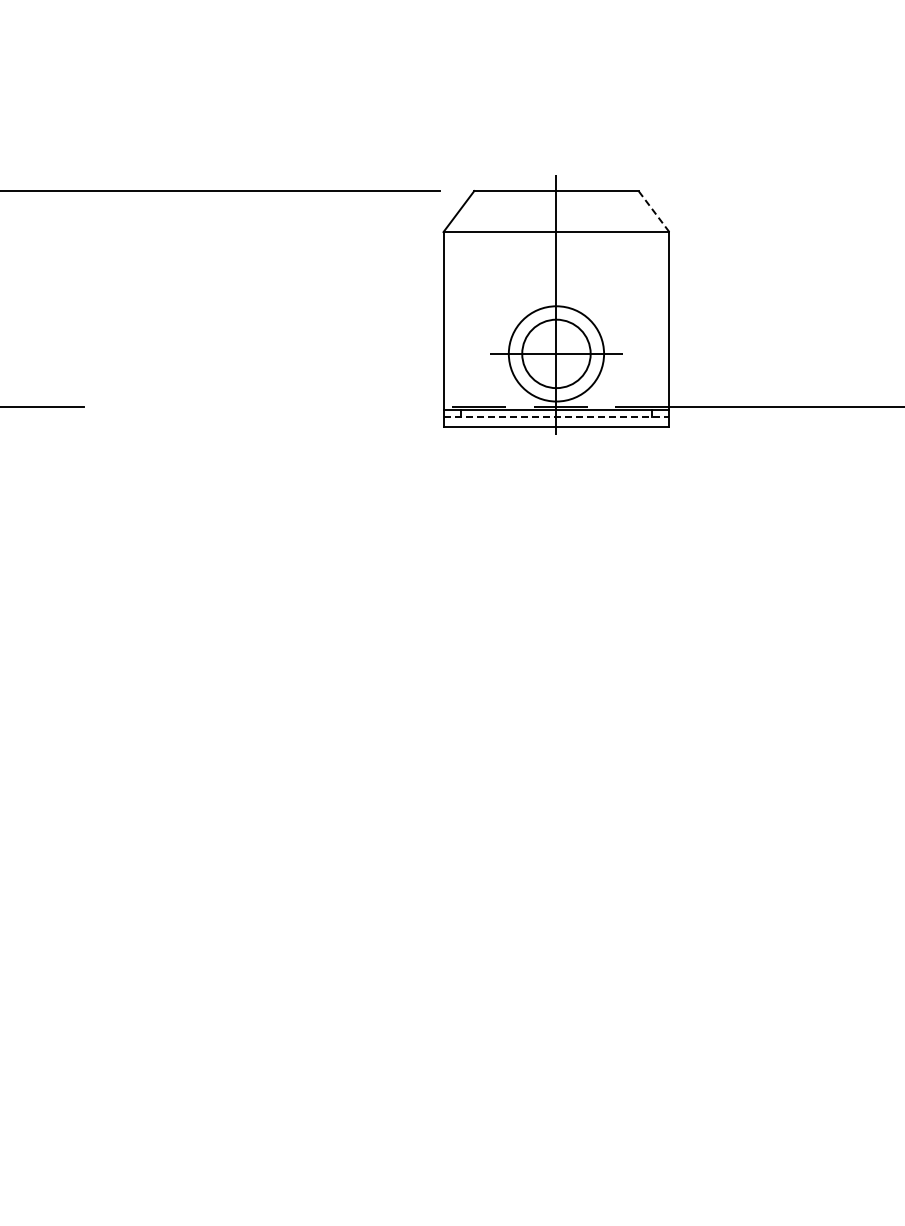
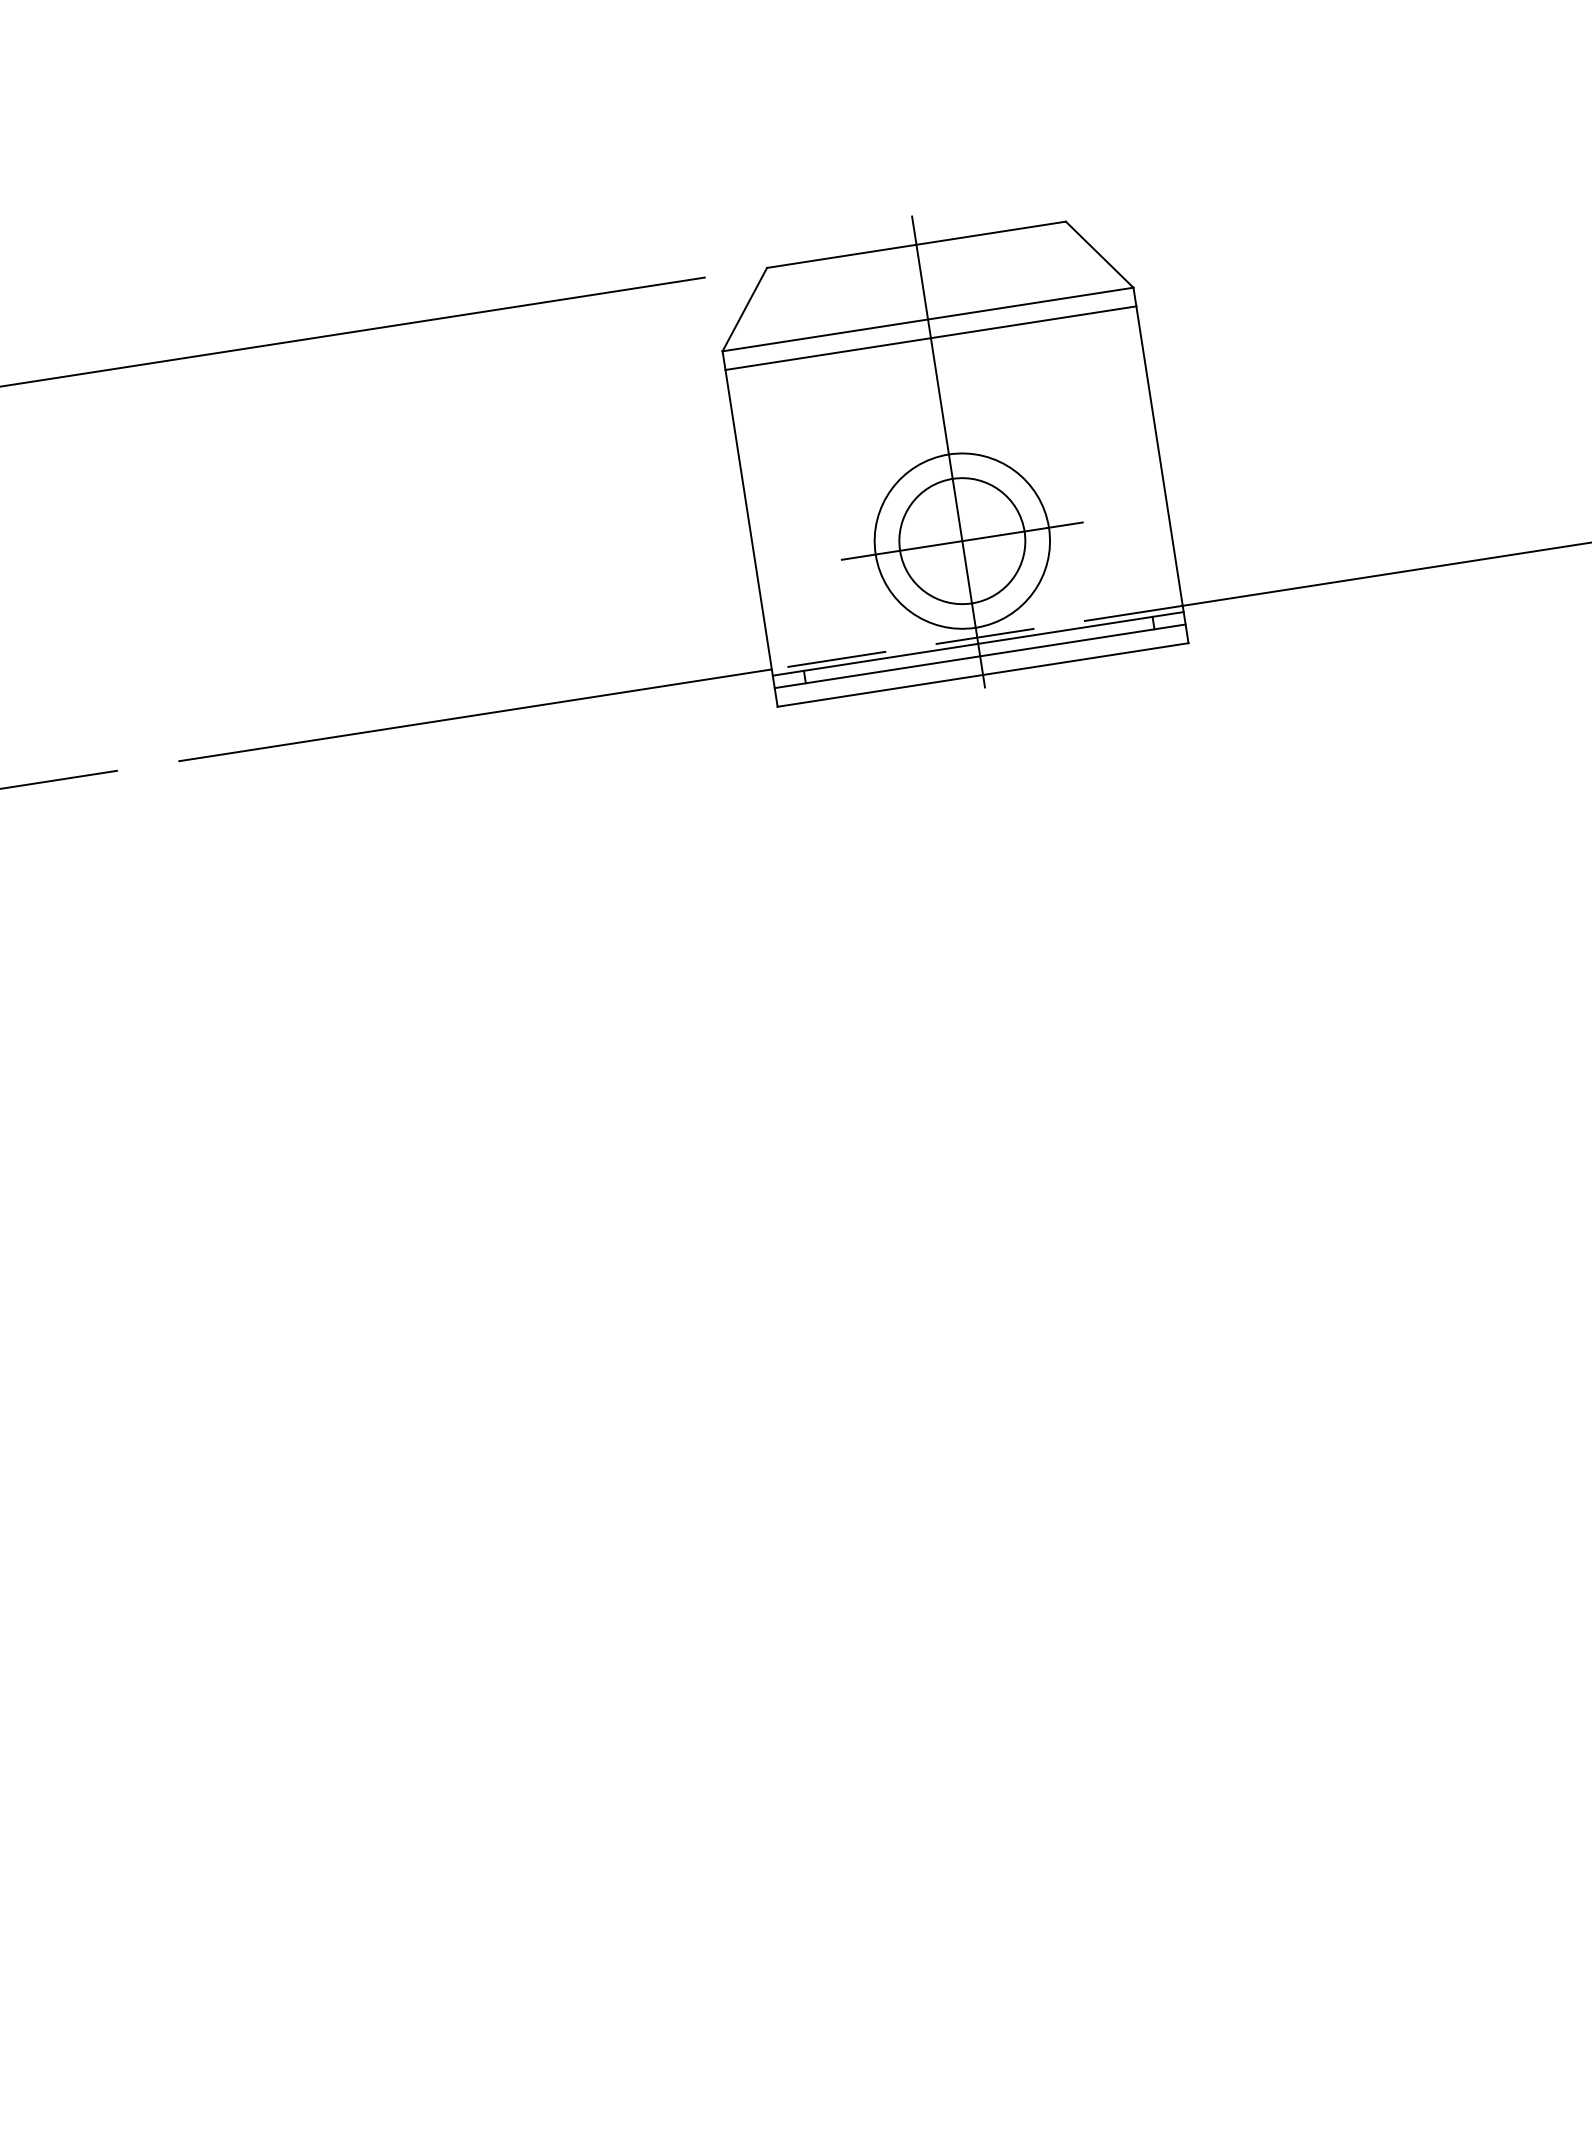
line: (653, 211) -> (1098, 254), dashed -> solid
line: (556, 242) -> (931, 338), added
line: (280, 406) -> (475, 714), added
line: (556, 417) -> (980, 656), dashed -> solid

